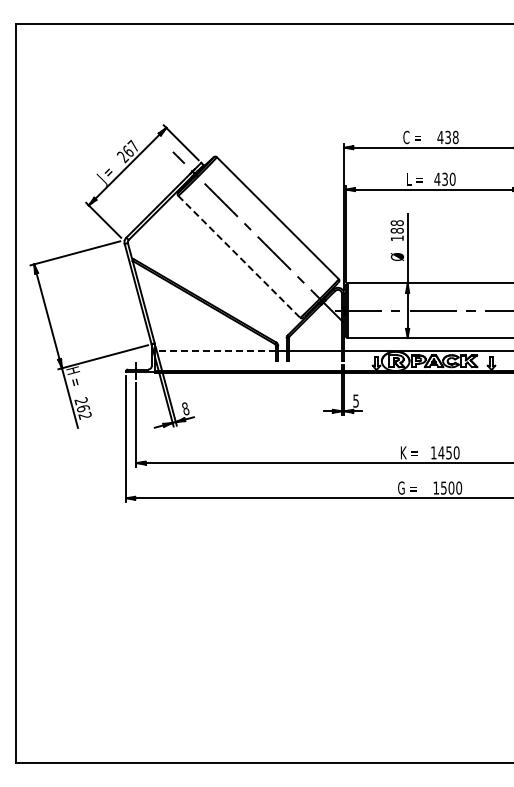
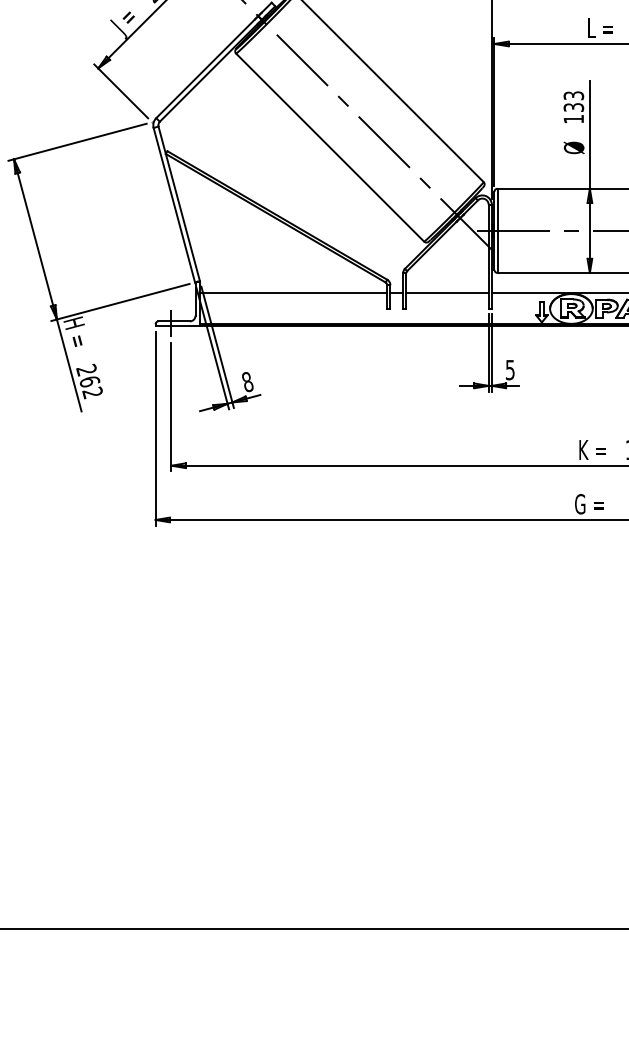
text: (396, 226) -> (572, 100), 188 -> 133
line: (239, 257) -> (330, 148), dashed -> solid
line: (215, 351) -> (293, 293), dashed -> solid

